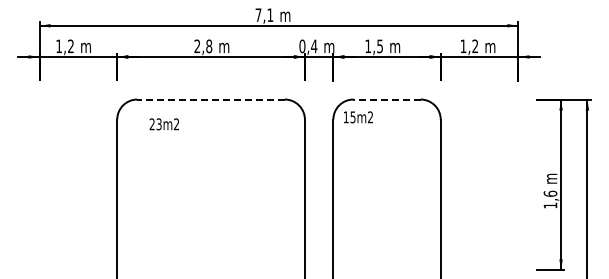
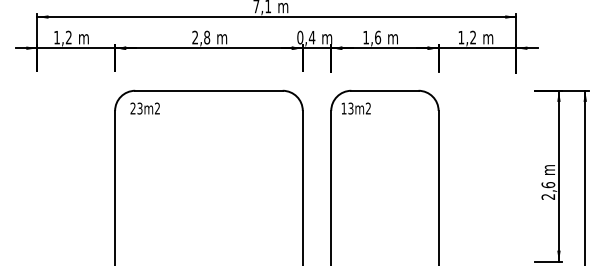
text: (380, 46) -> (378, 37), 1,5 -> 1,6
line: (211, 99) -> (209, 90), dashed -> solid
line: (387, 99) -> (385, 90), dashed -> solid
text: (352, 116) -> (350, 107), 15m2 -> 13m2
text: (163, 124) -> (144, 108), moved
text: (550, 205) -> (548, 196), 1,6 -> 2,6

